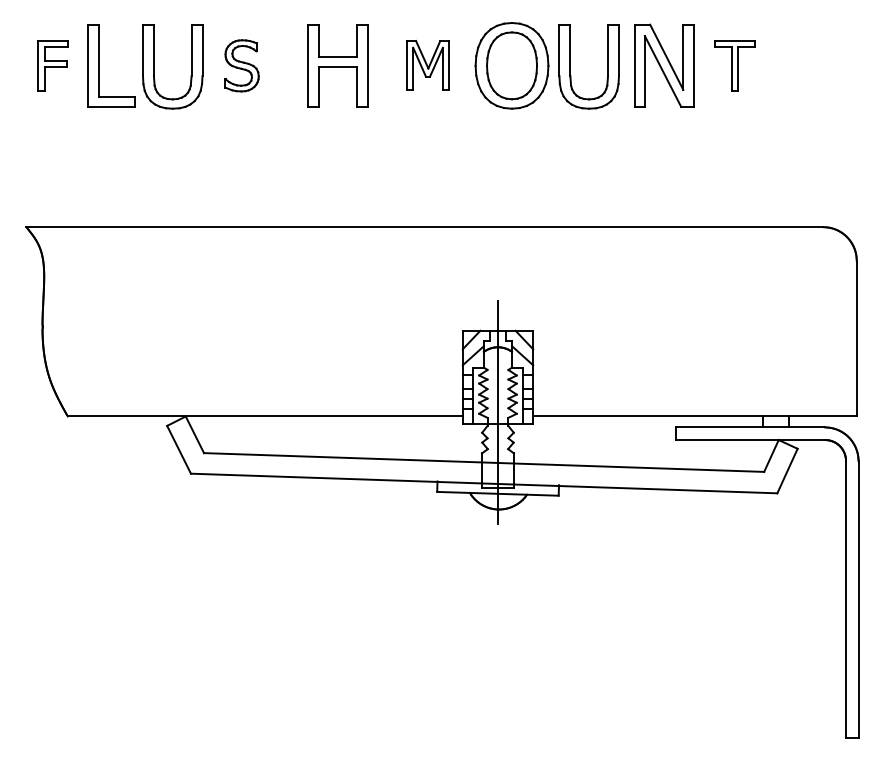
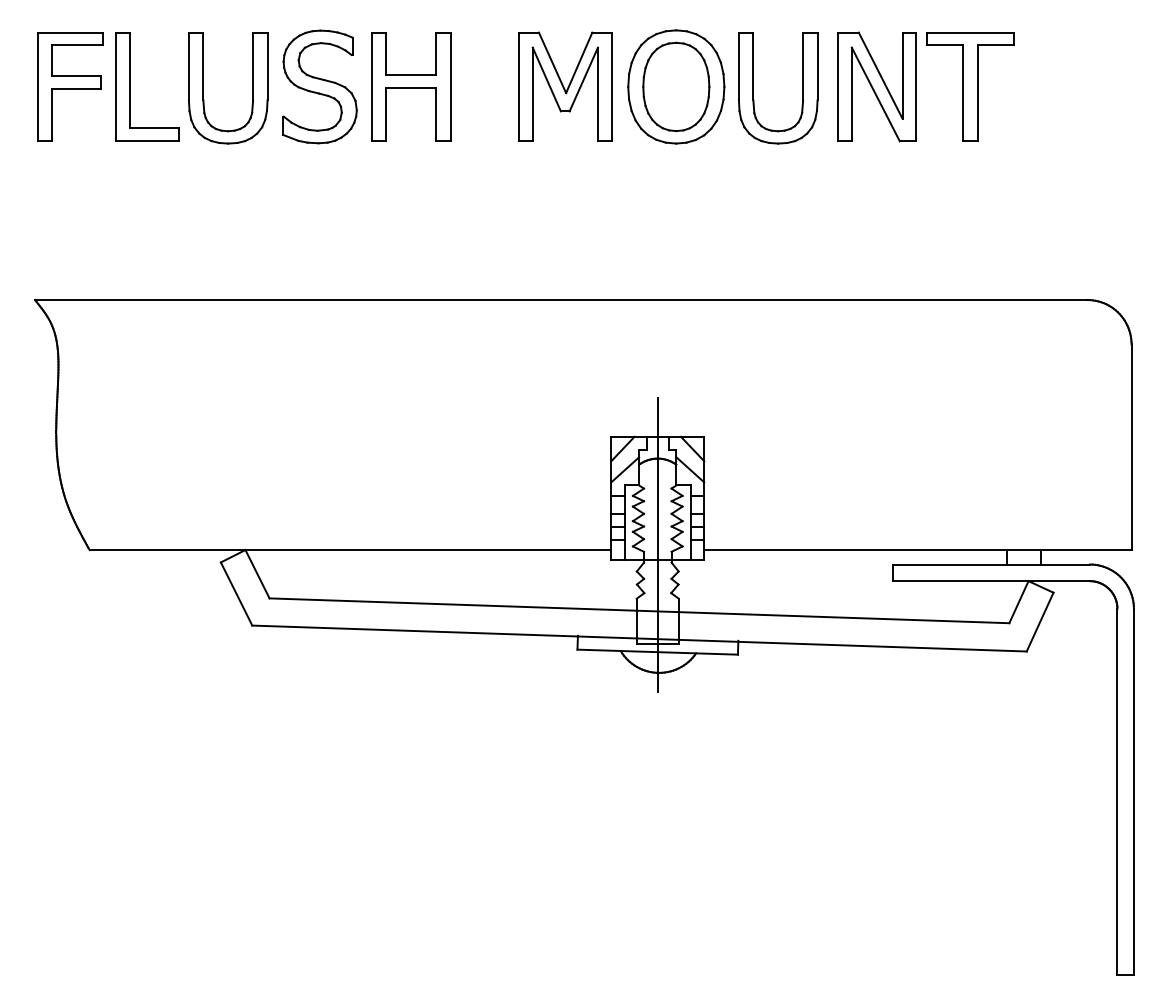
part: (53, 65) -> (70, 86), size x1.67
part: (241, 65) -> (319, 86), size x1.67
part: (338, 65) -> (411, 86), moved
part: (428, 65) -> (565, 86), size x1.67
part: (734, 65) -> (970, 86), size x1.67

